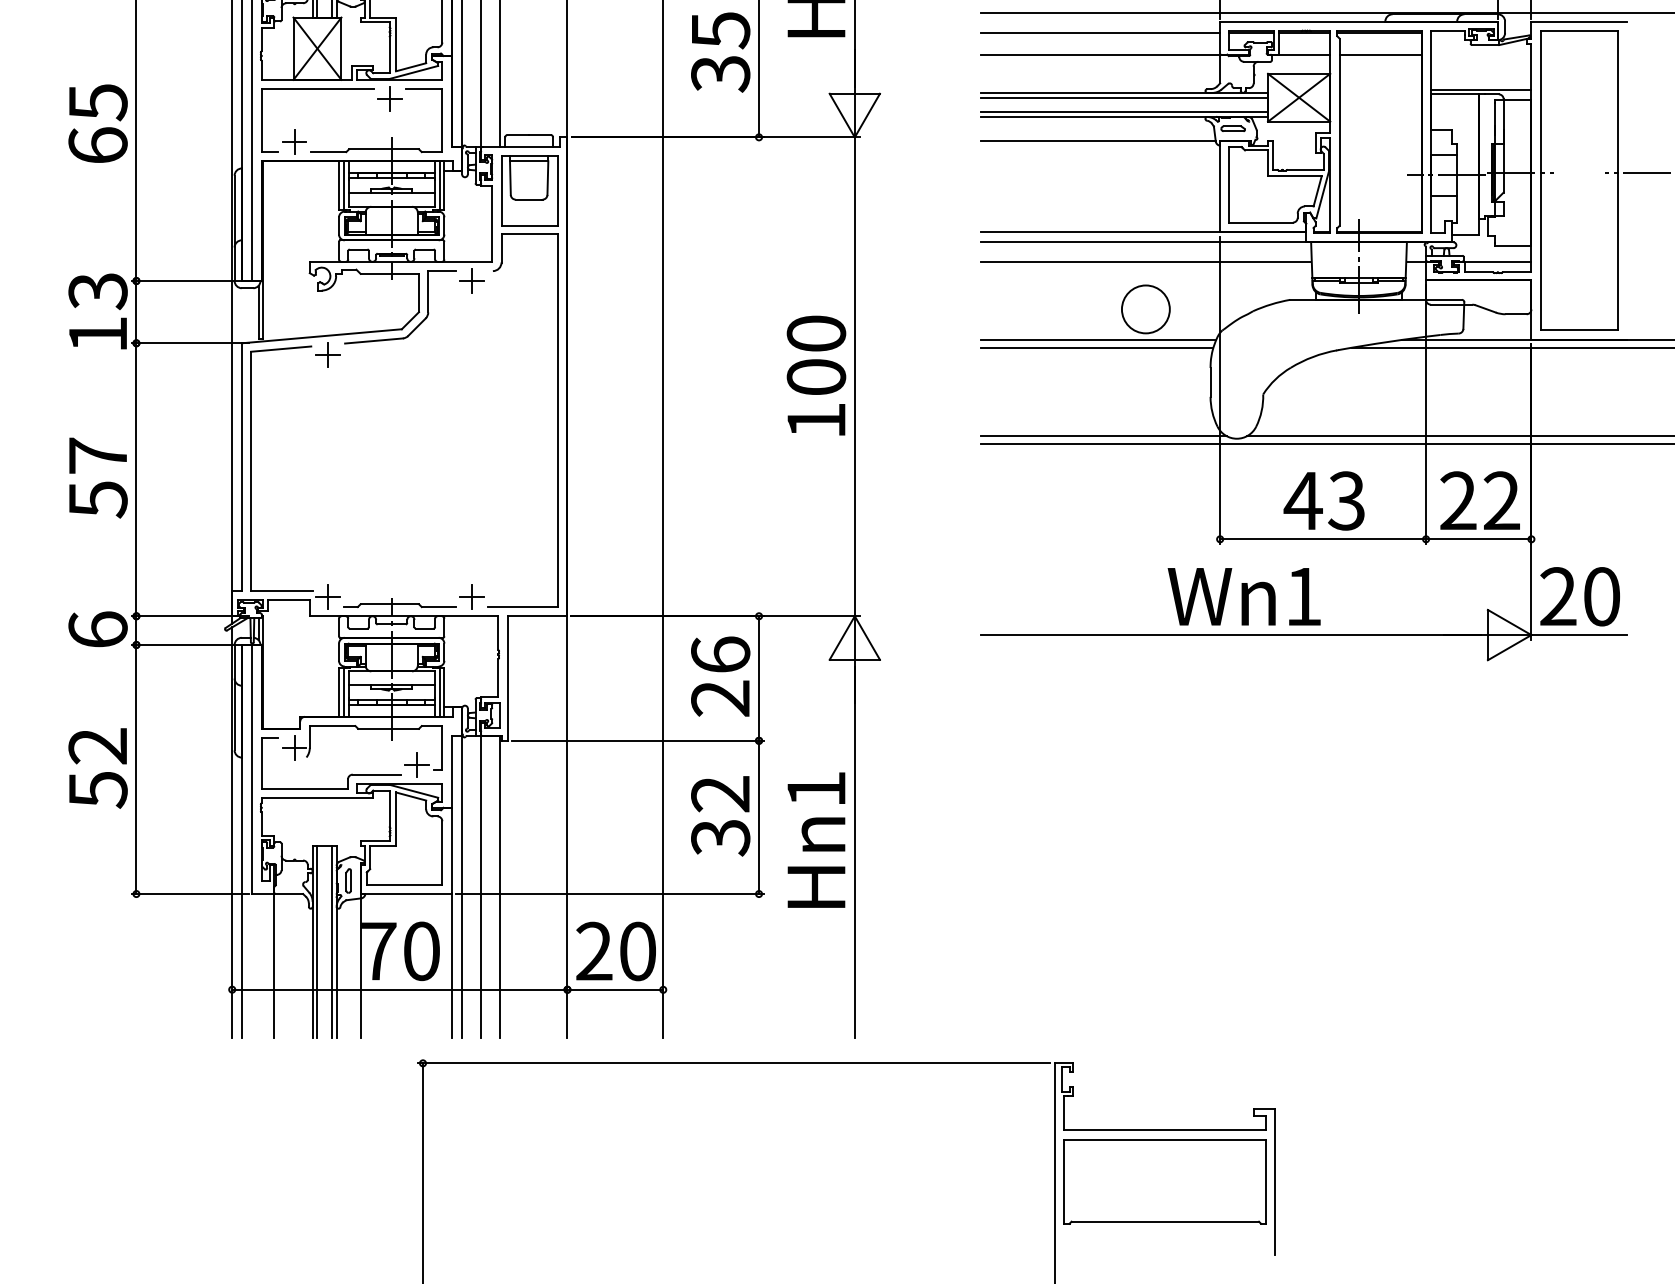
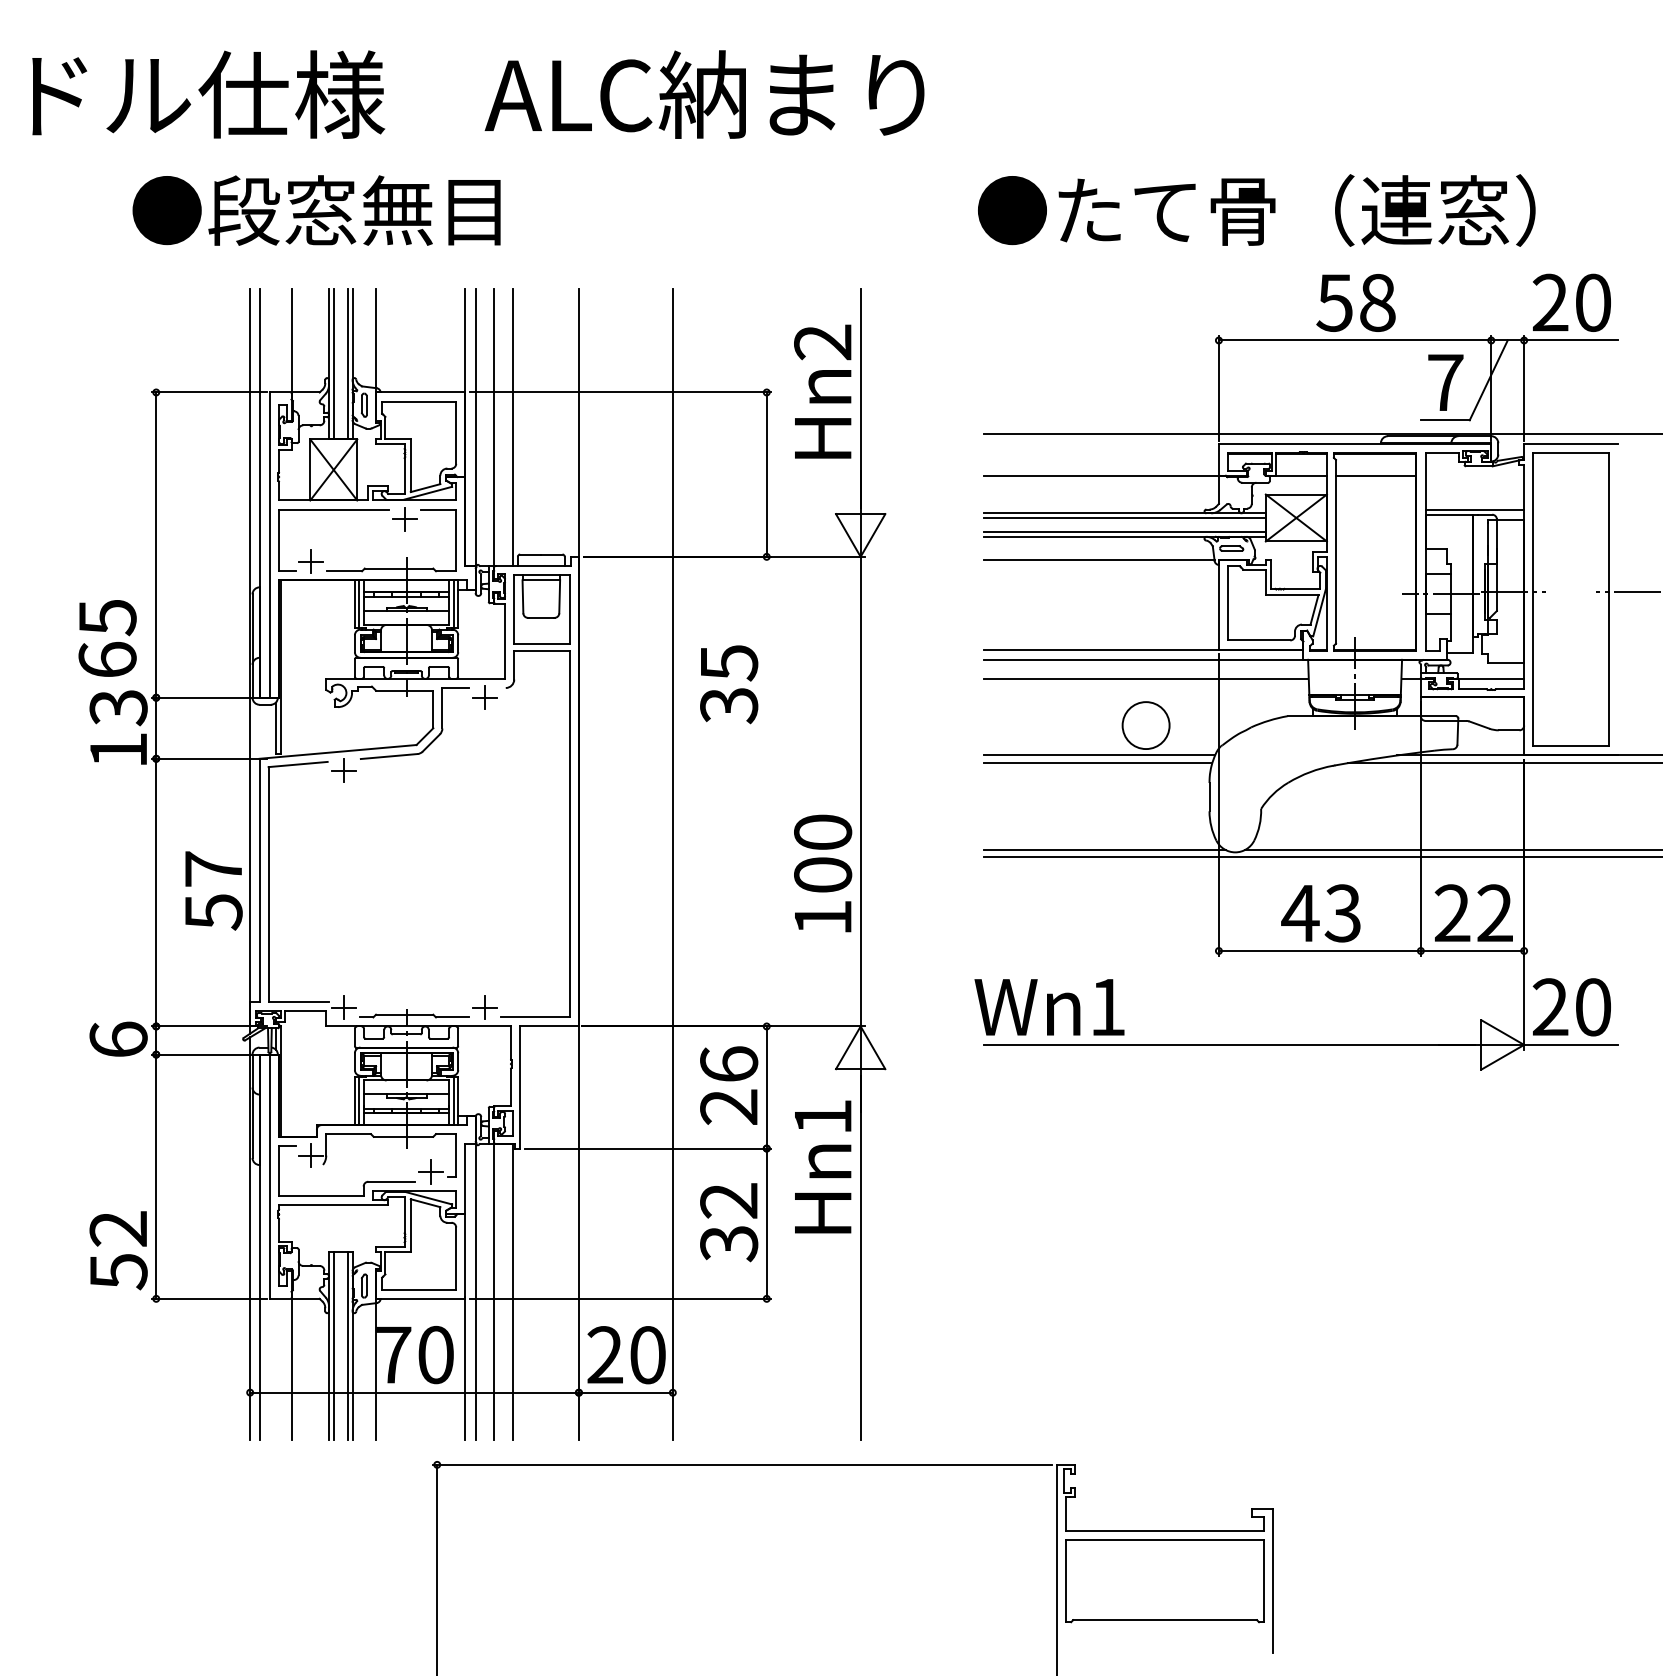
line: (1100, 32) -> (1101, 454), removed
text: (721, 52) -> (729, 684), moved
text: (97, 123) -> (107, 638), moved
text: (816, 375) -> (823, 873), moved
text: (97, 477) -> (213, 890), moved
text: (1244, 596) -> (1049, 1007), moved
text: (97, 768) -> (118, 1250), moved
text: (816, 839) -> (823, 1166), moved

